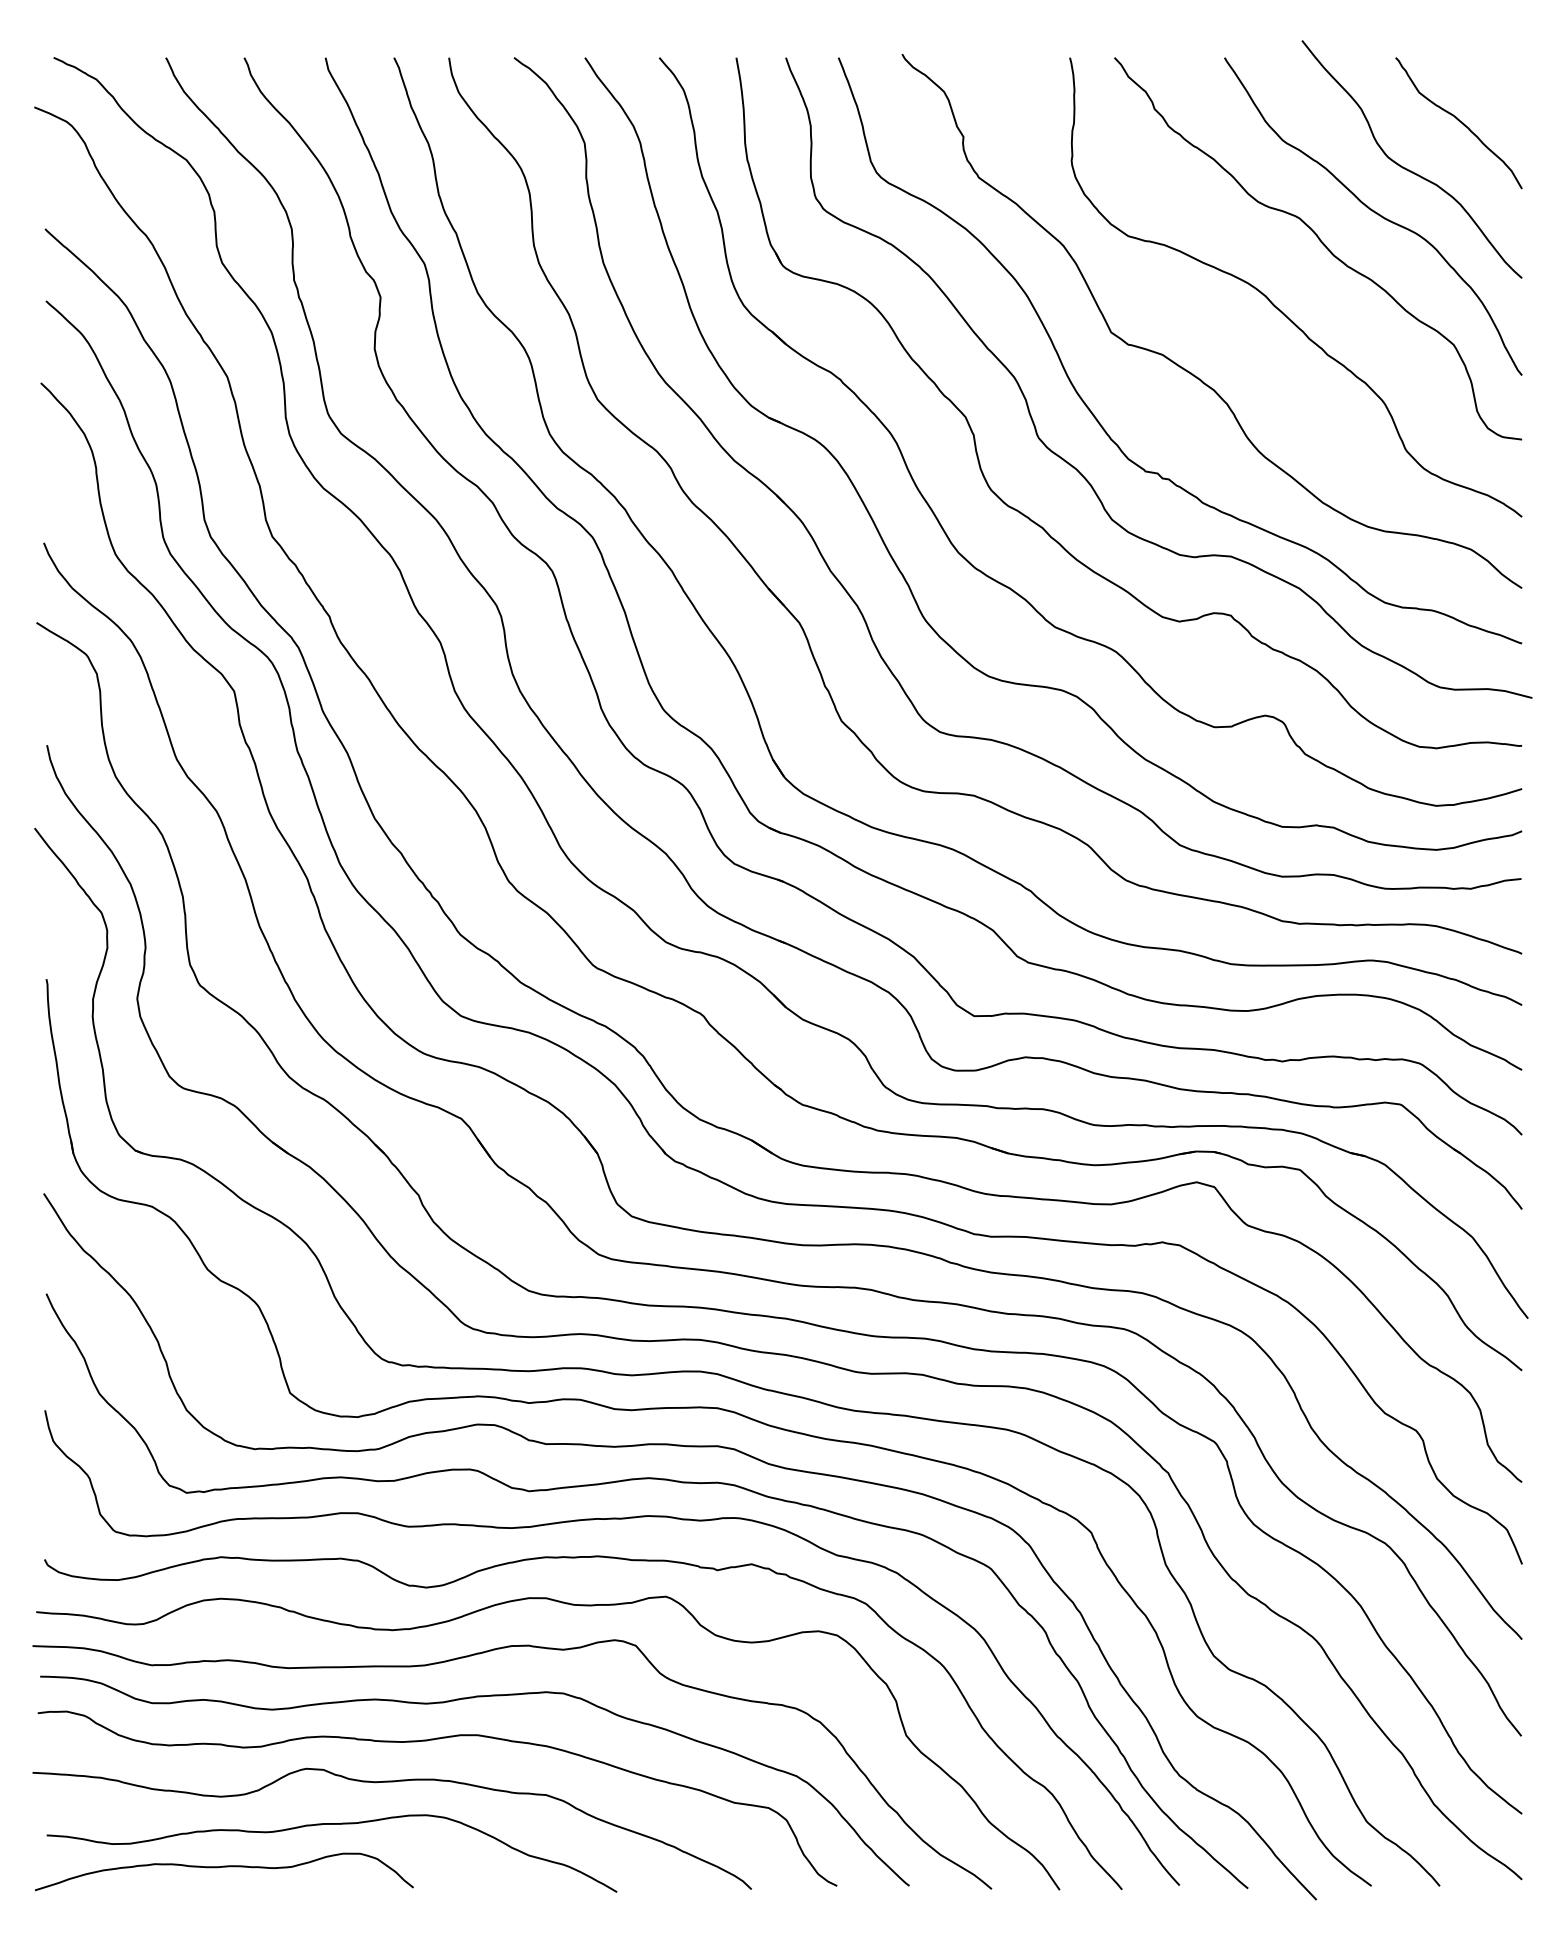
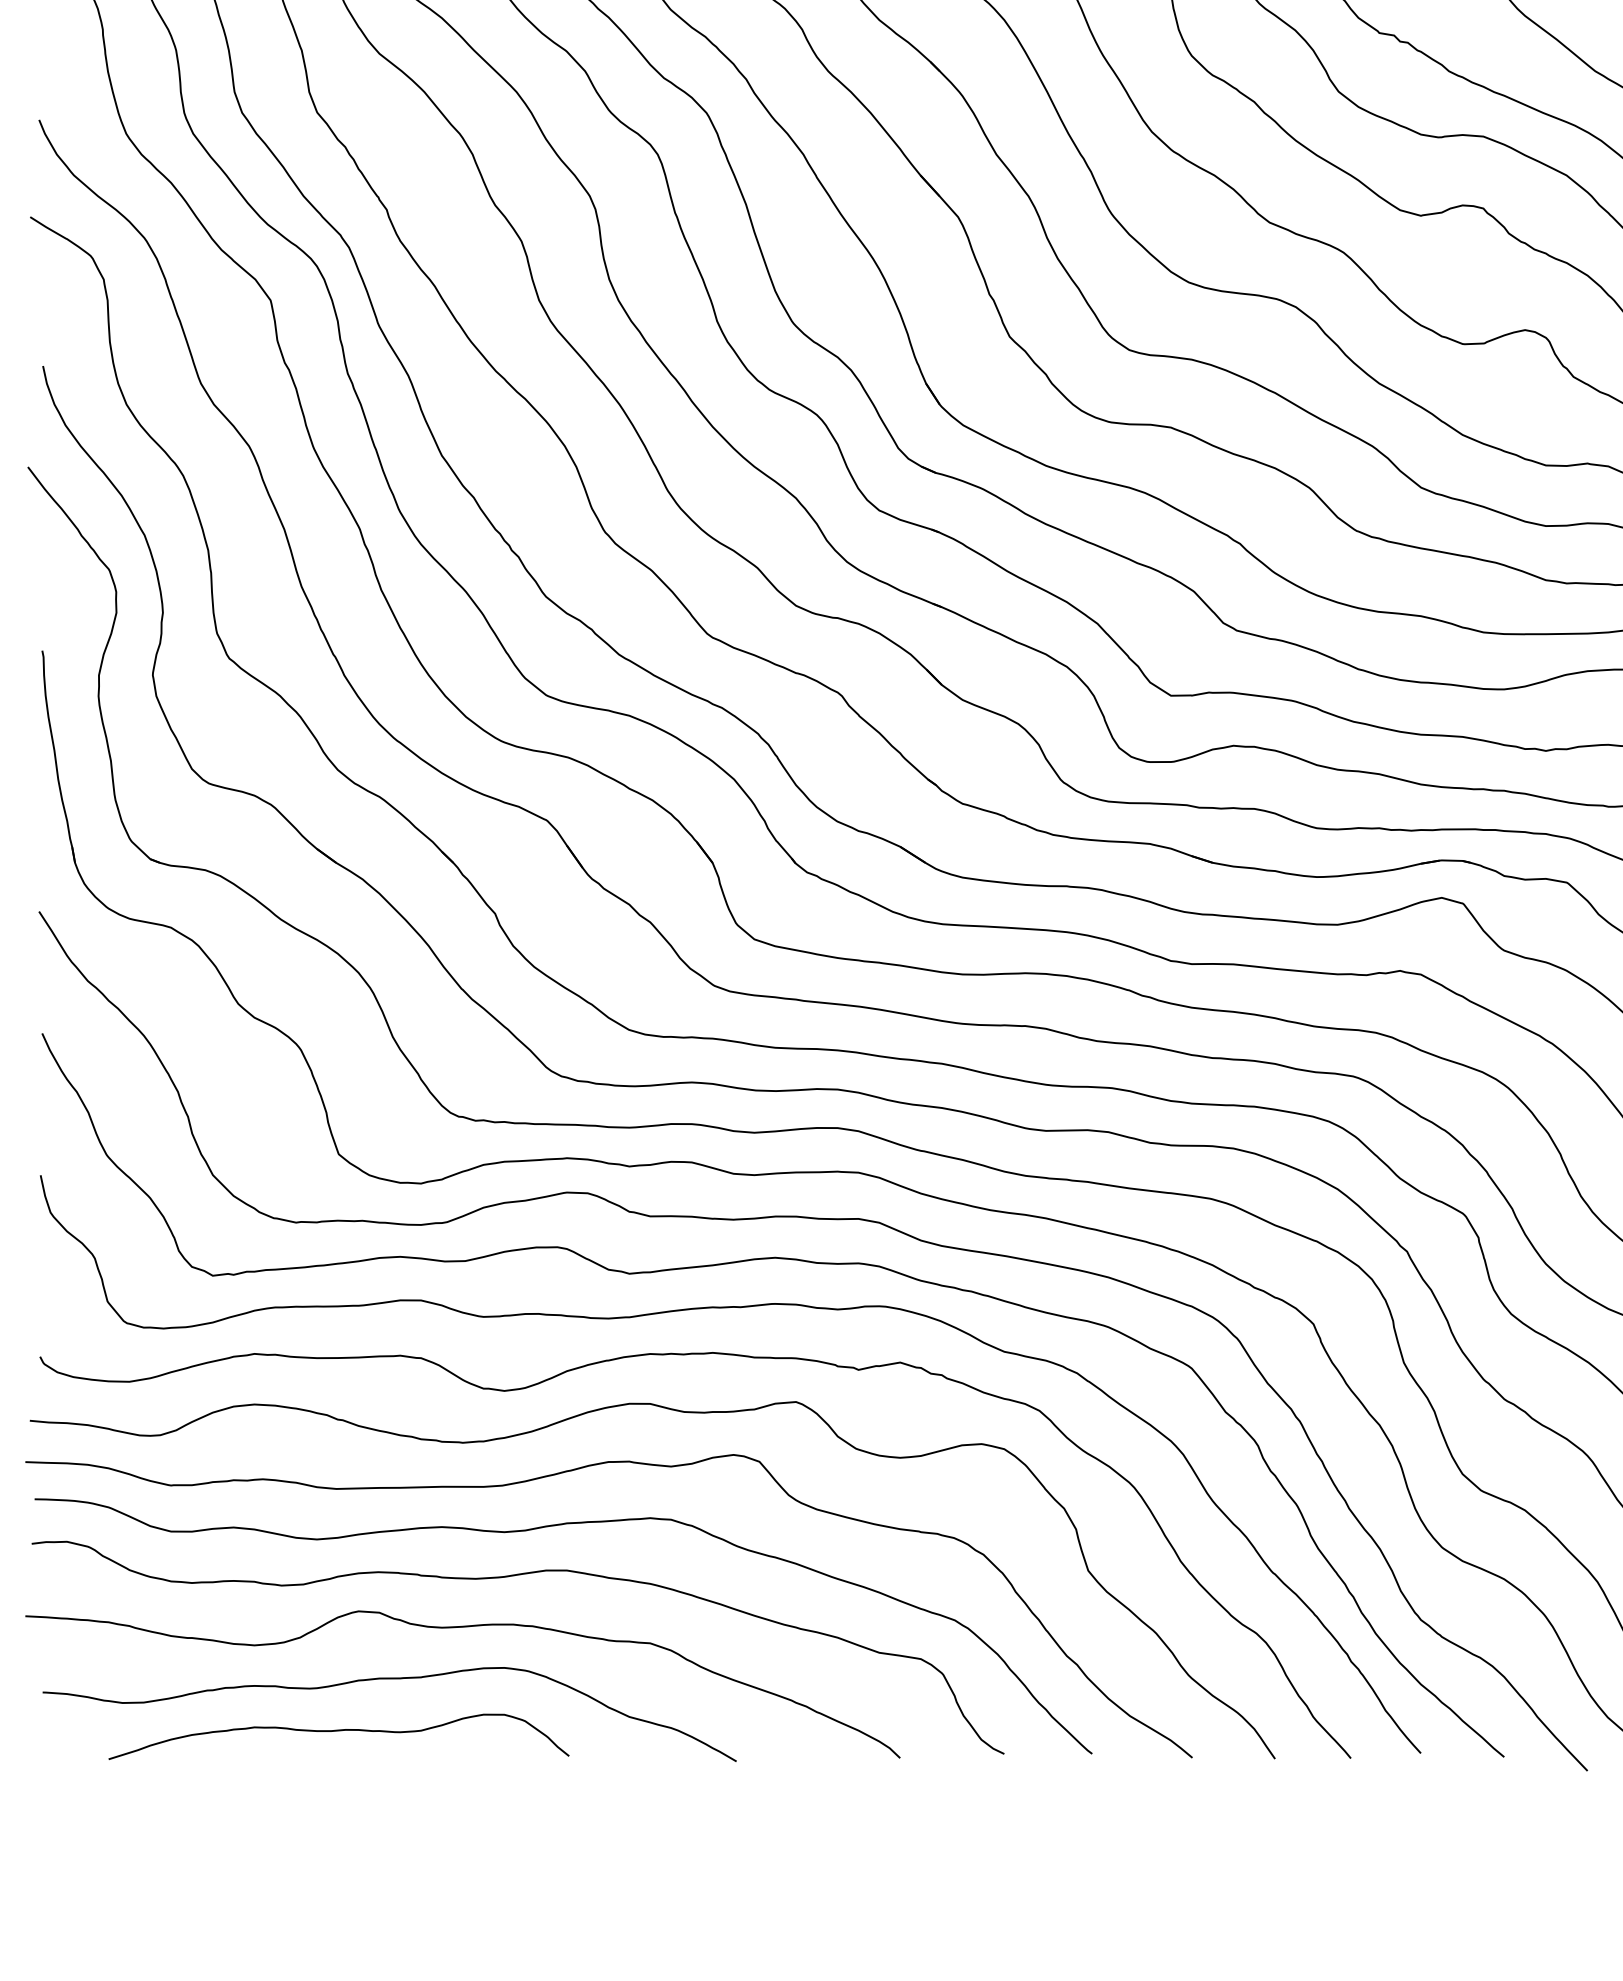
curve: (224, 1867) -> (339, 1731), moved

